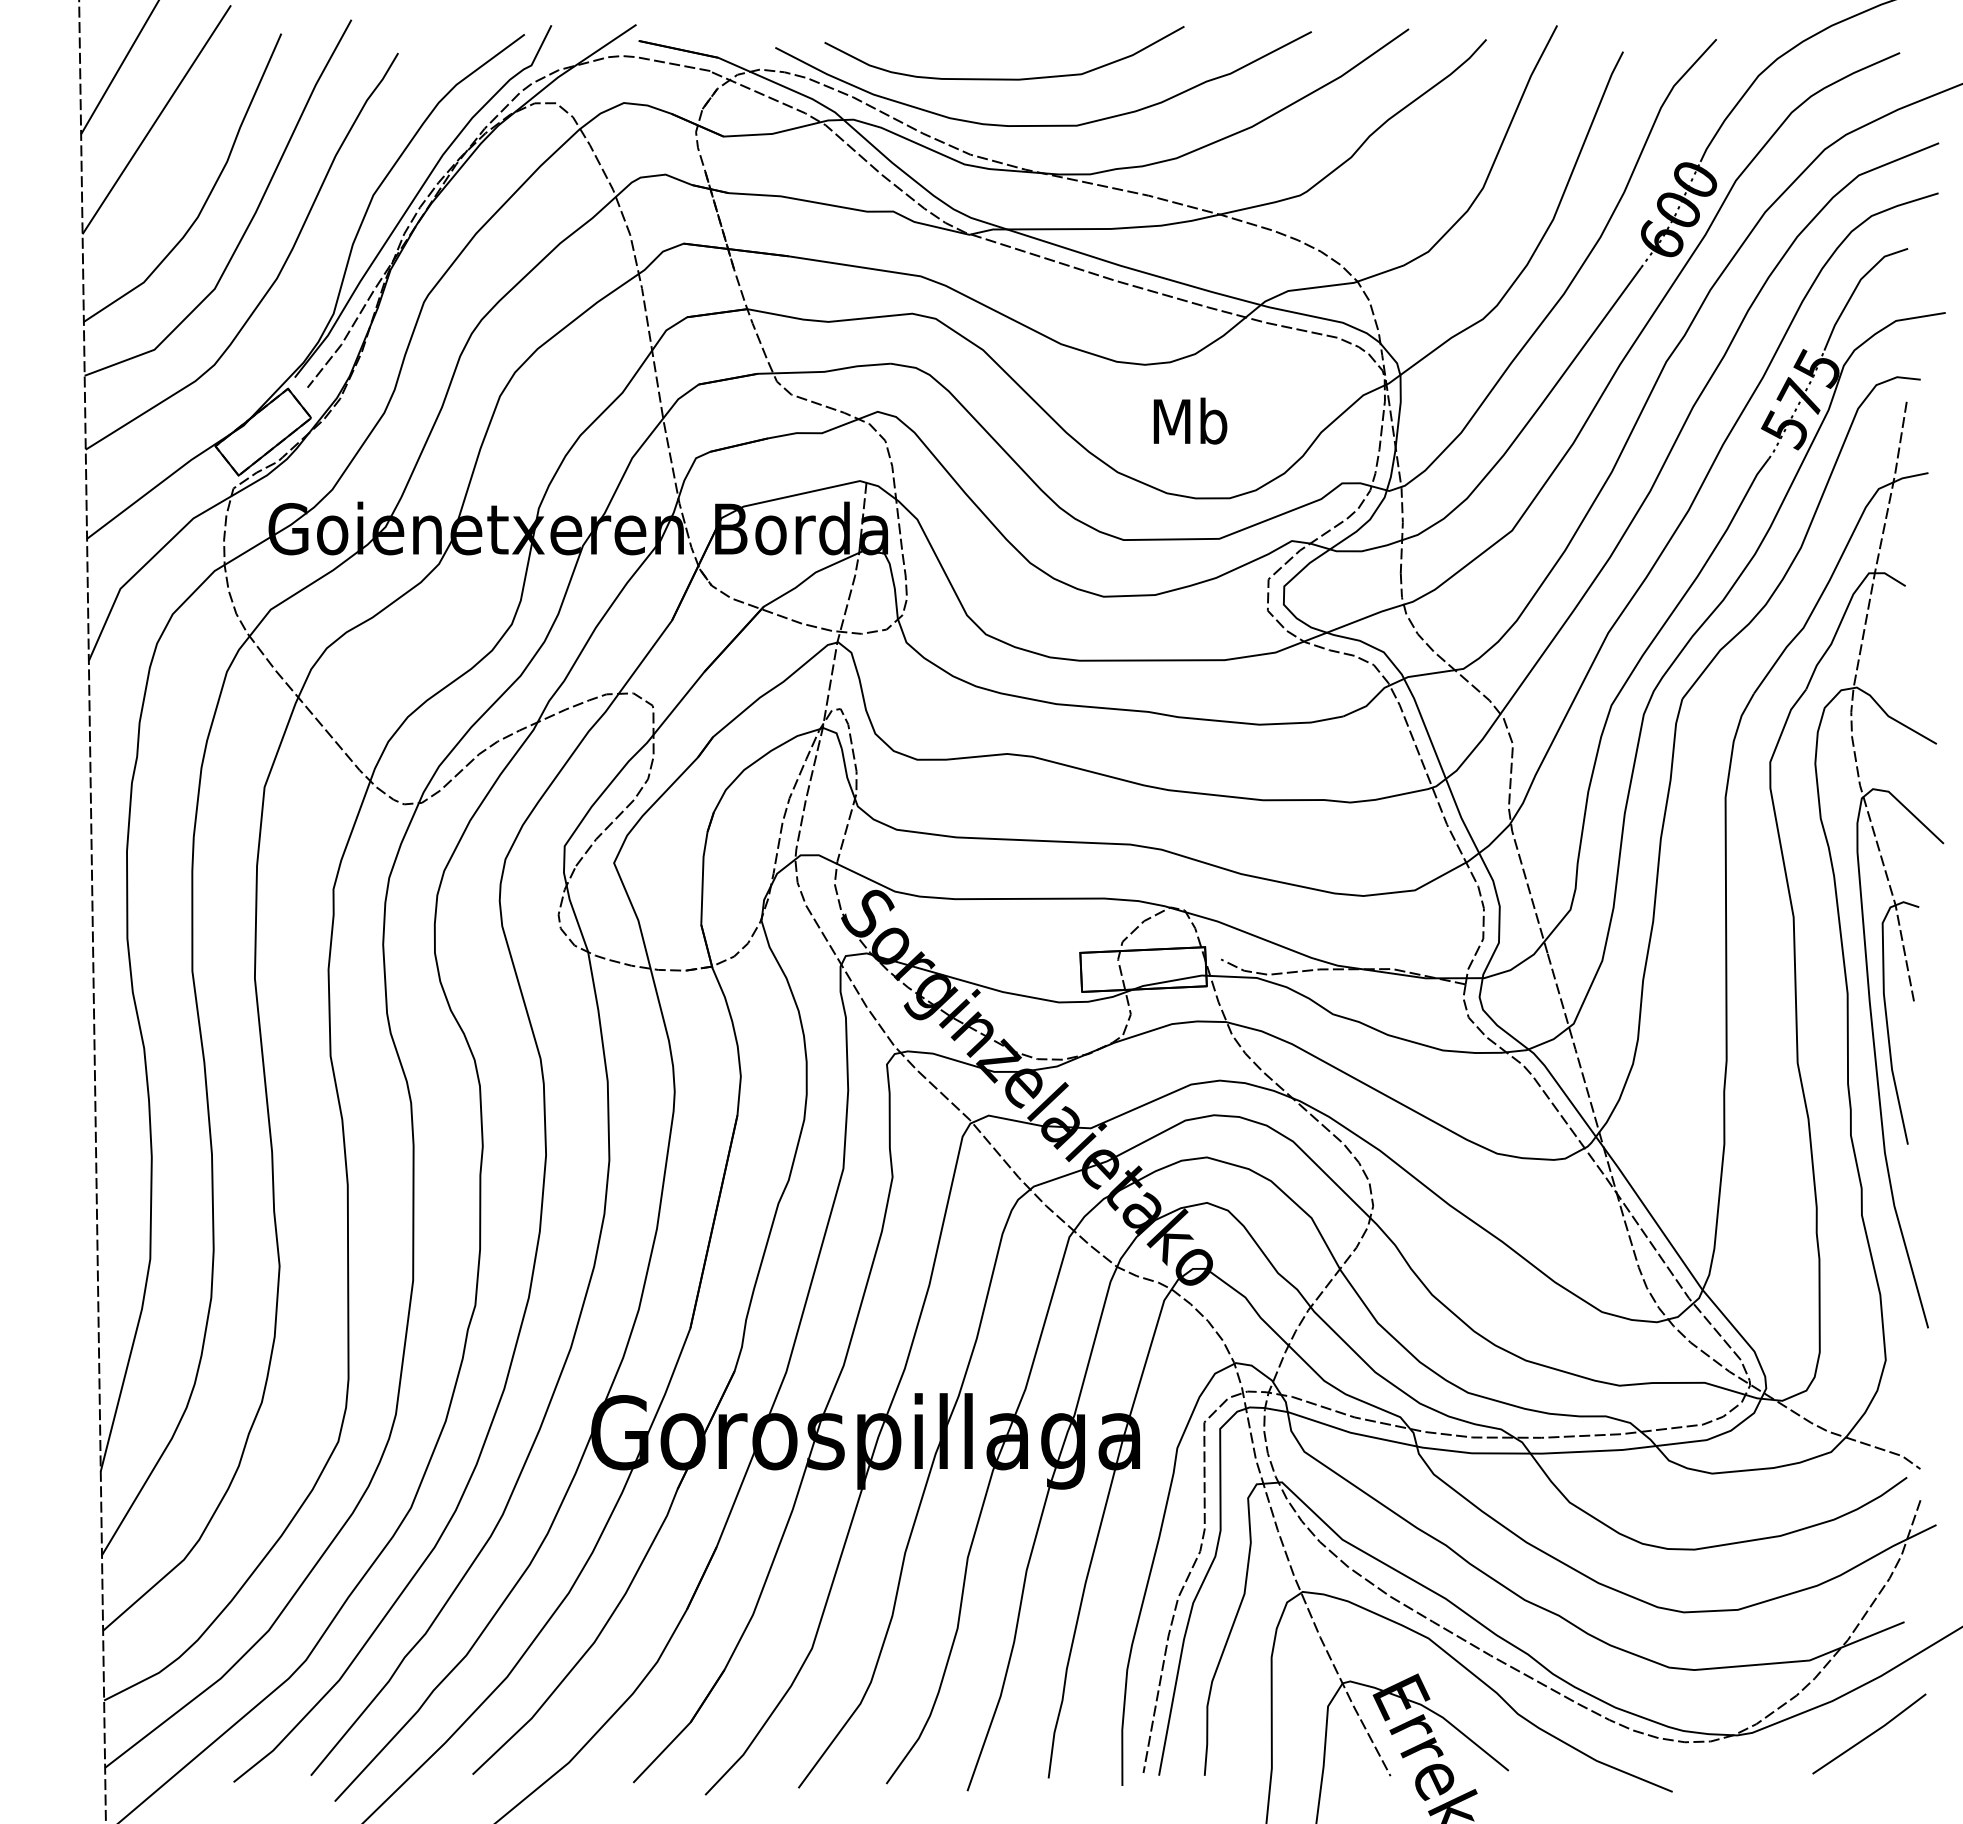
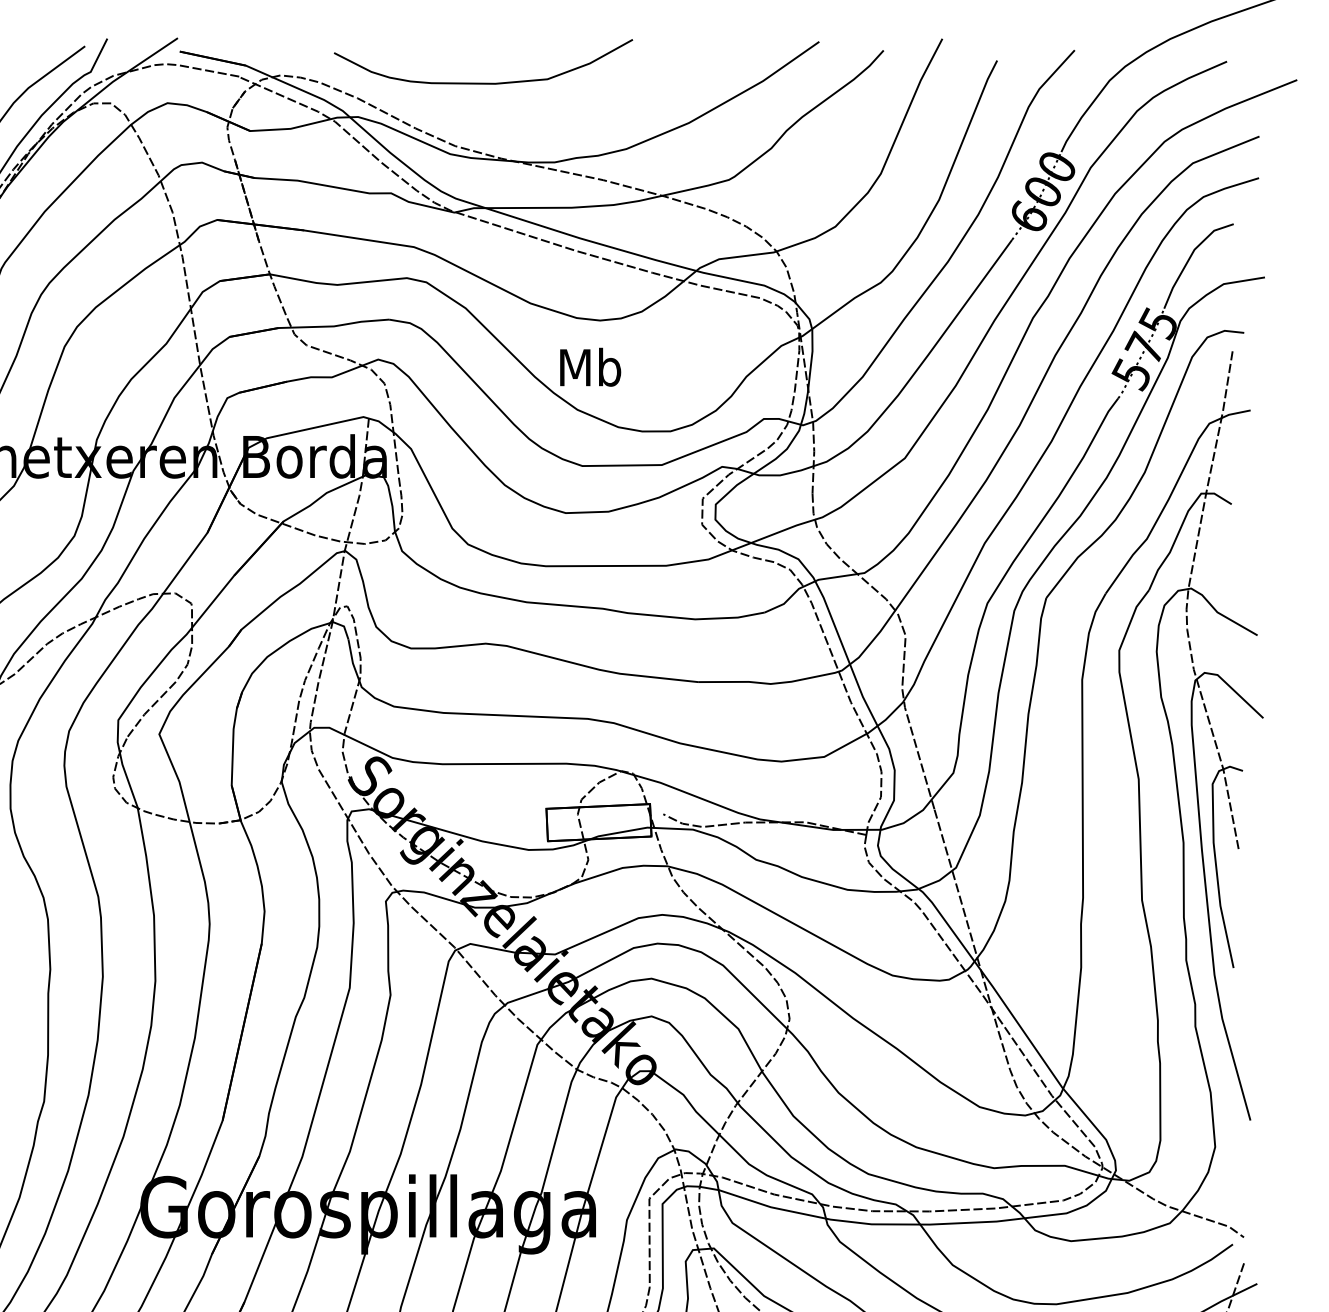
curve: (1043, 125) -> (515, 121), removed
text: (1190, 420) -> (590, 366), moved

